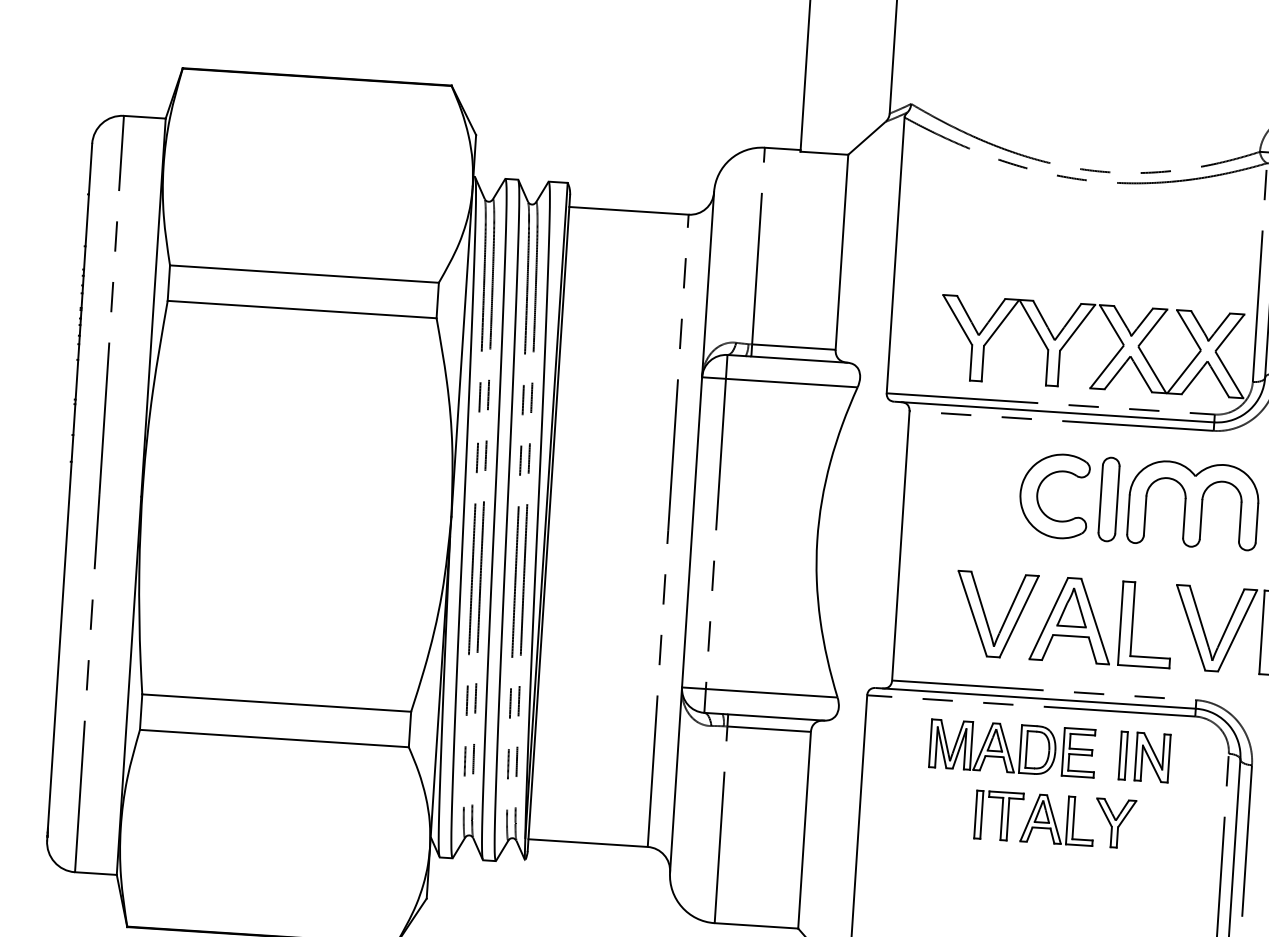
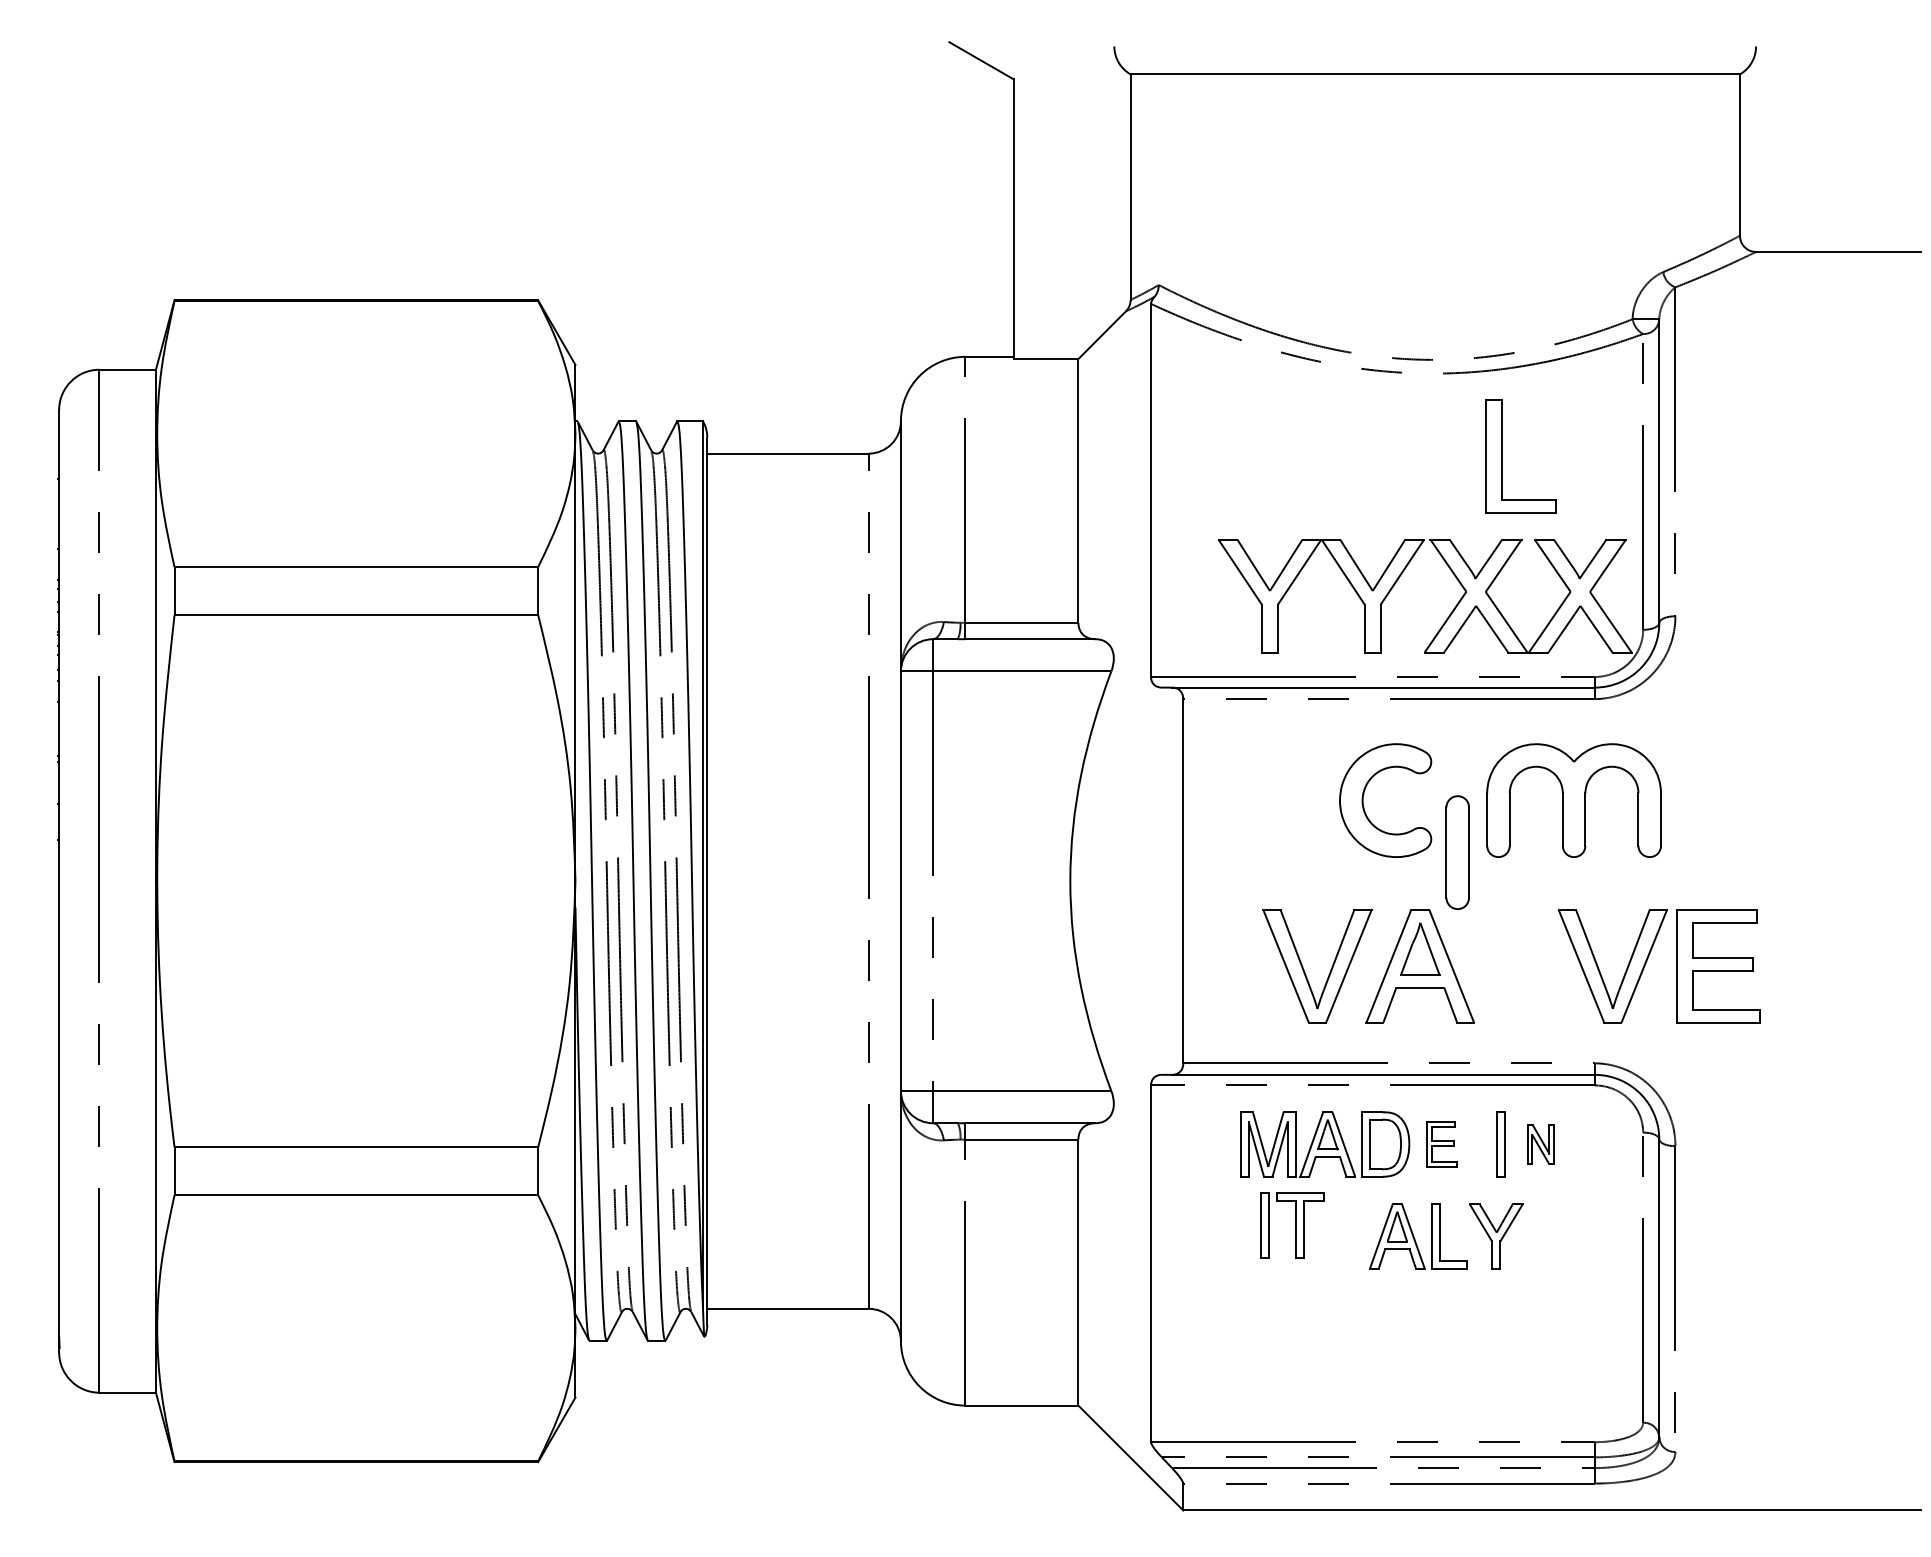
part: (1108, 499) -> (1457, 852), moved
part: (1132, 624) -> (1502, 456), moved
part: (1079, 752) -> (1441, 1144), size x0.7
part: (1152, 757) -> (1540, 1144), size x0.6
part: (999, 816) -> (1292, 1225), moved

